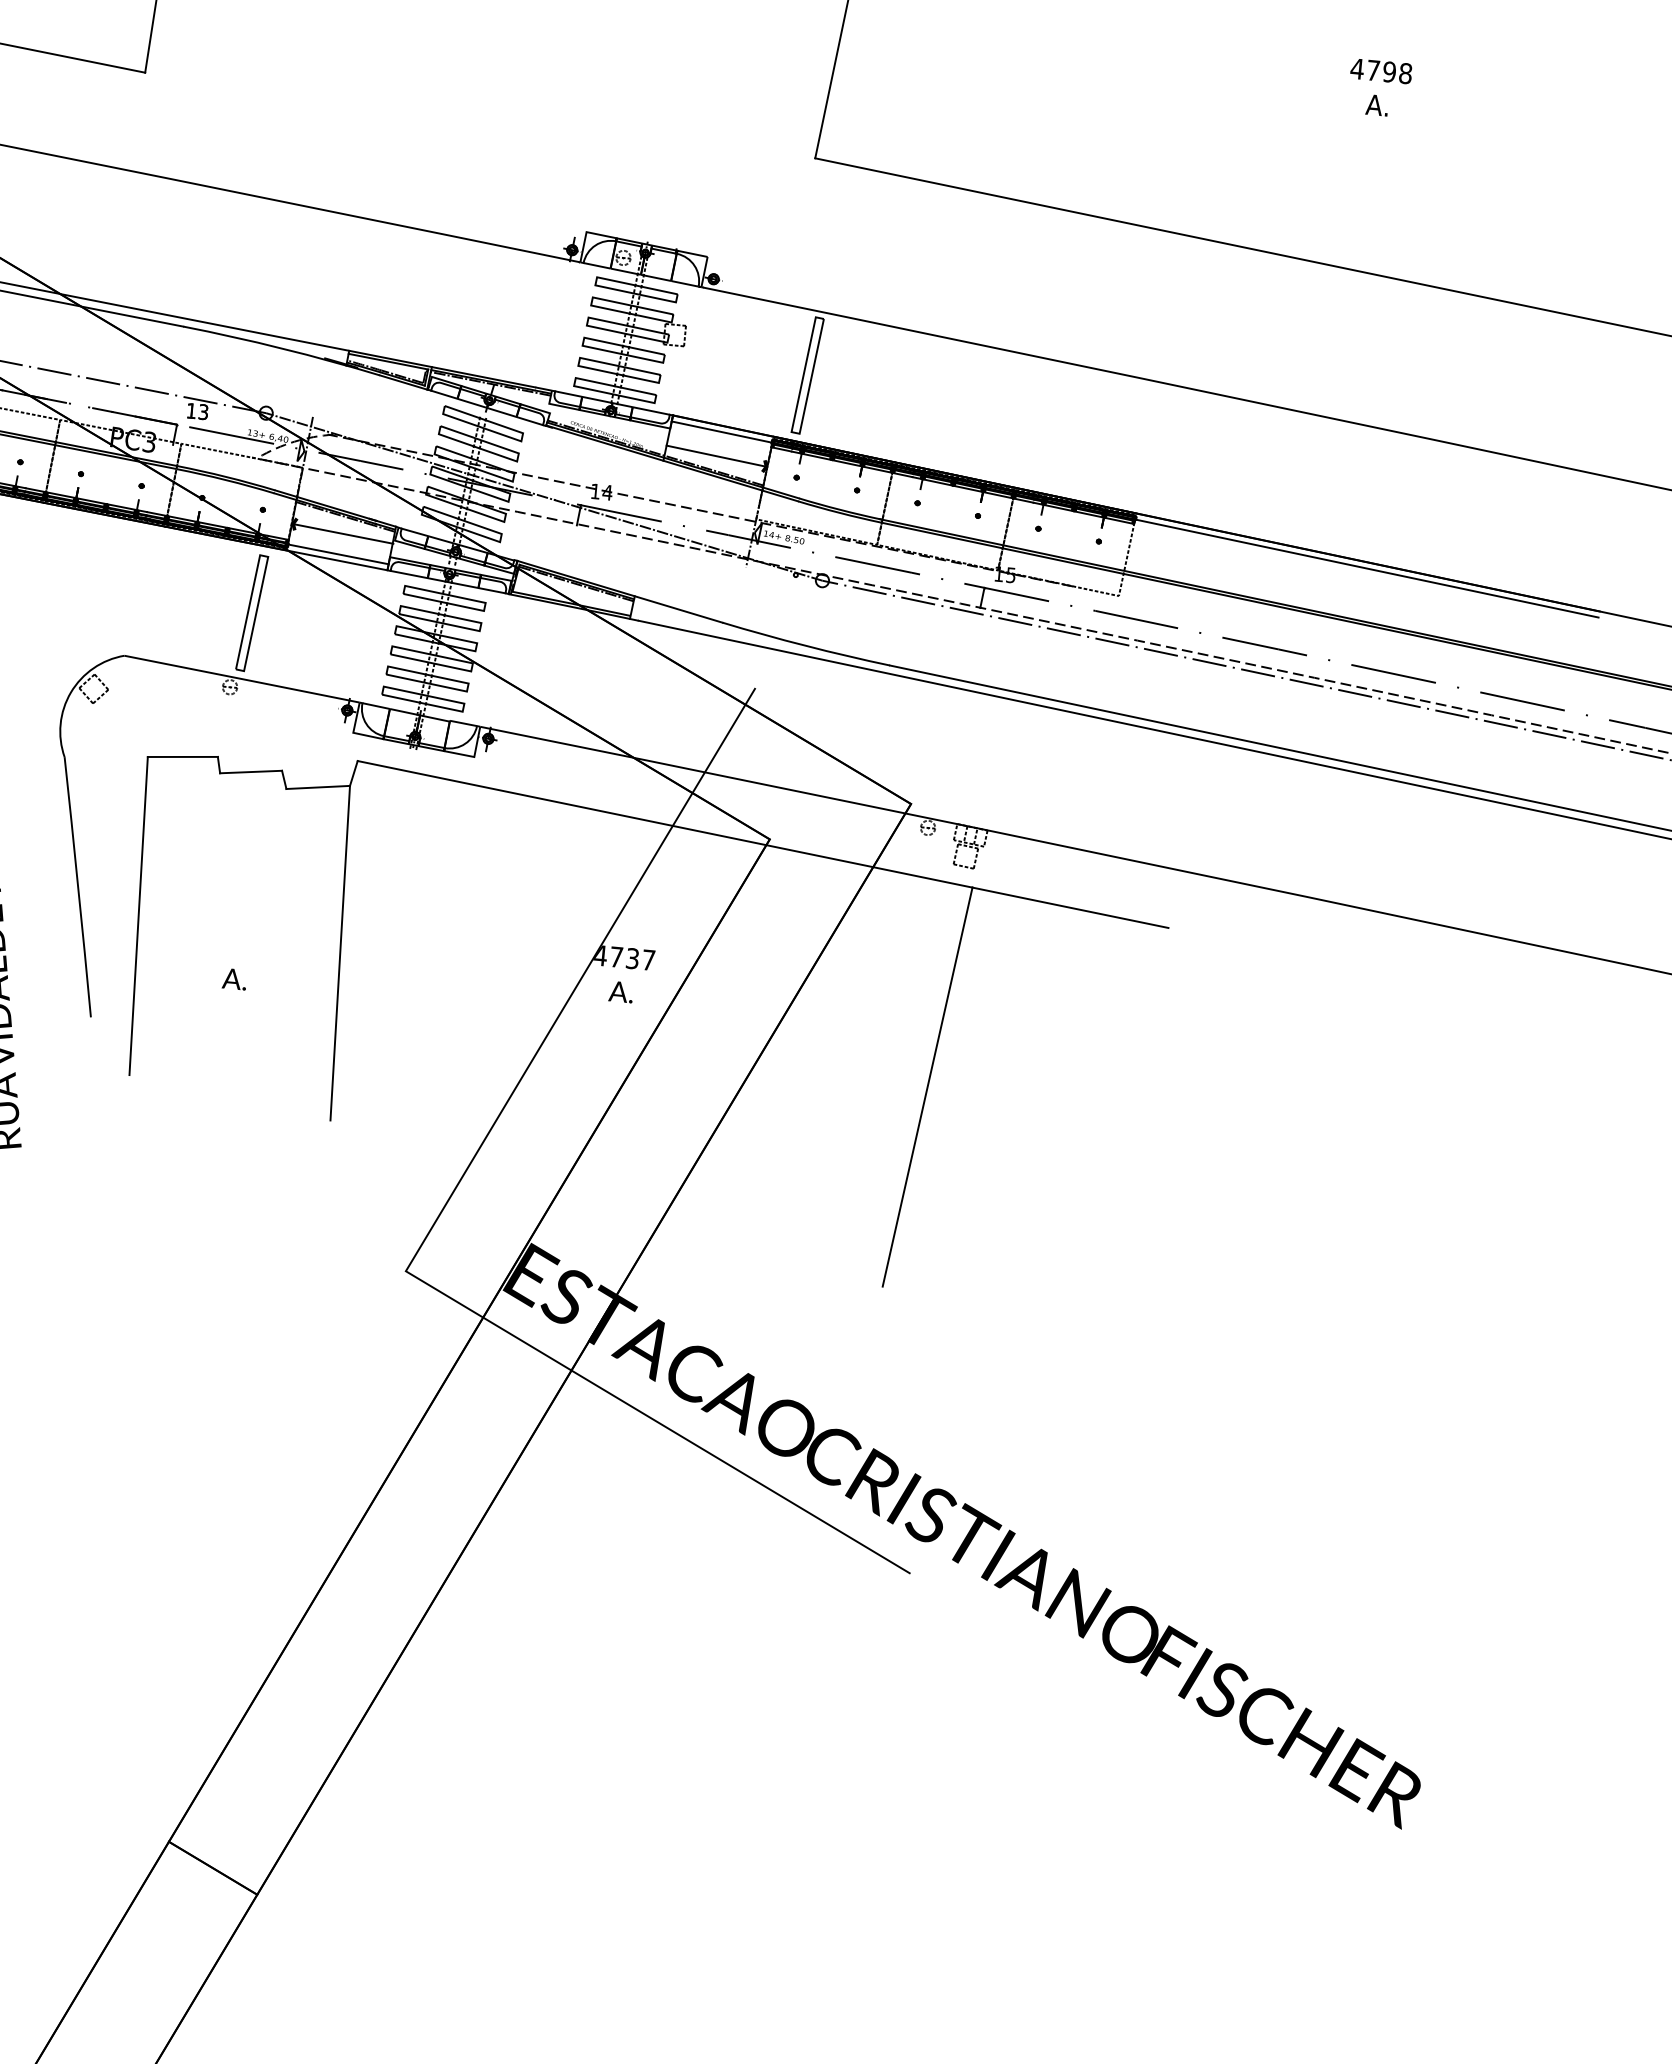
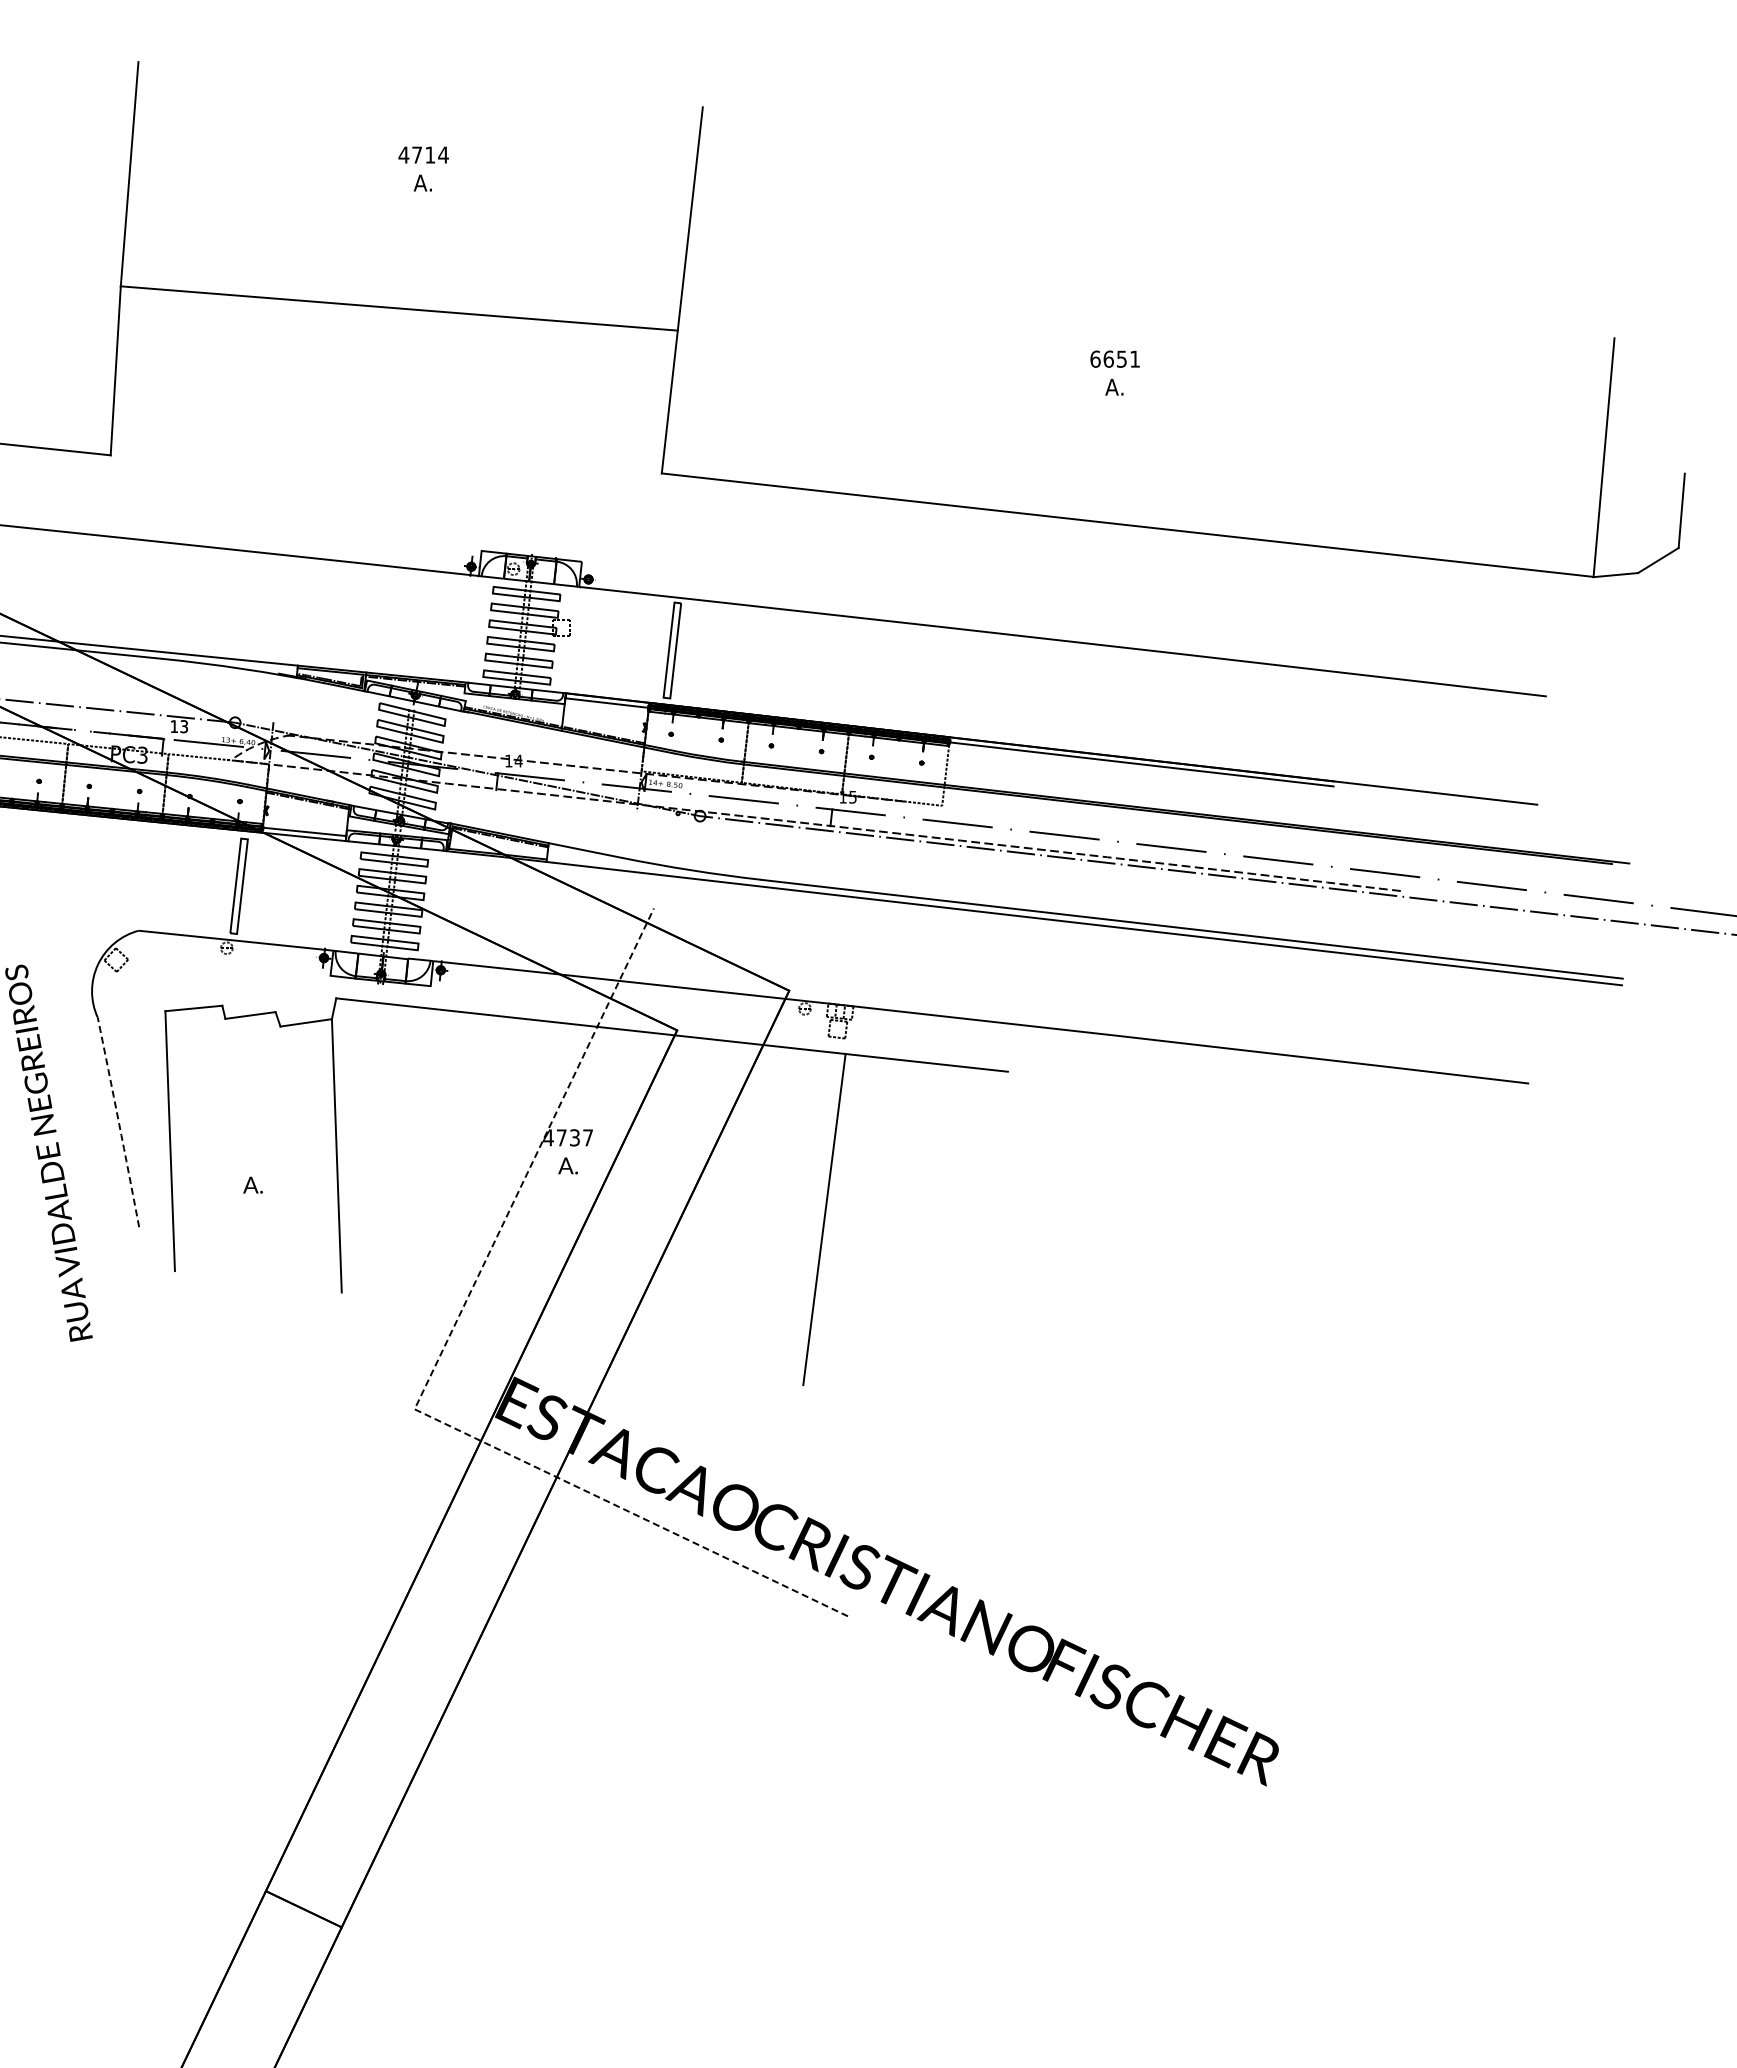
text: (1381, 70) -> (1115, 358), 4798 -> 6651
line: (716, 455) -> (604, 722), removed
line: (343, 533) -> (307, 814), removed
arc: (77, 887) -> (118, 1122), solid -> dashed
line: (429, 1231) -> (430, 1375), solid -> dashed

